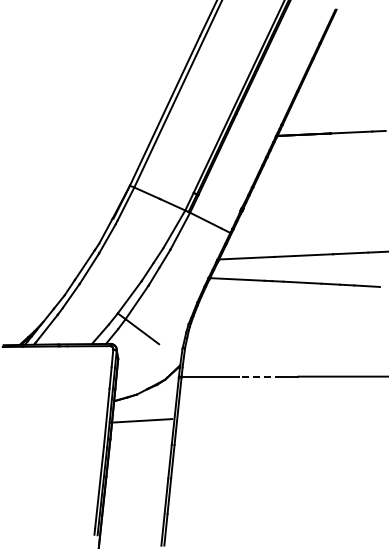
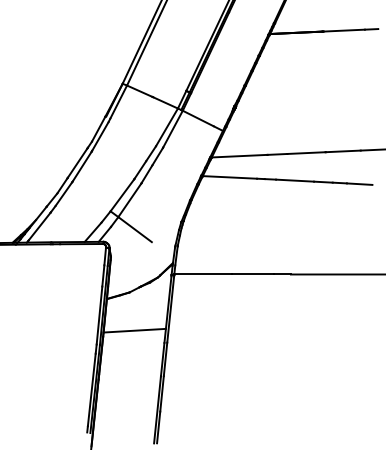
line: (260, 376) -> (253, 274), dashed -> solid
line: (140, 420) -> (134, 330), moved

